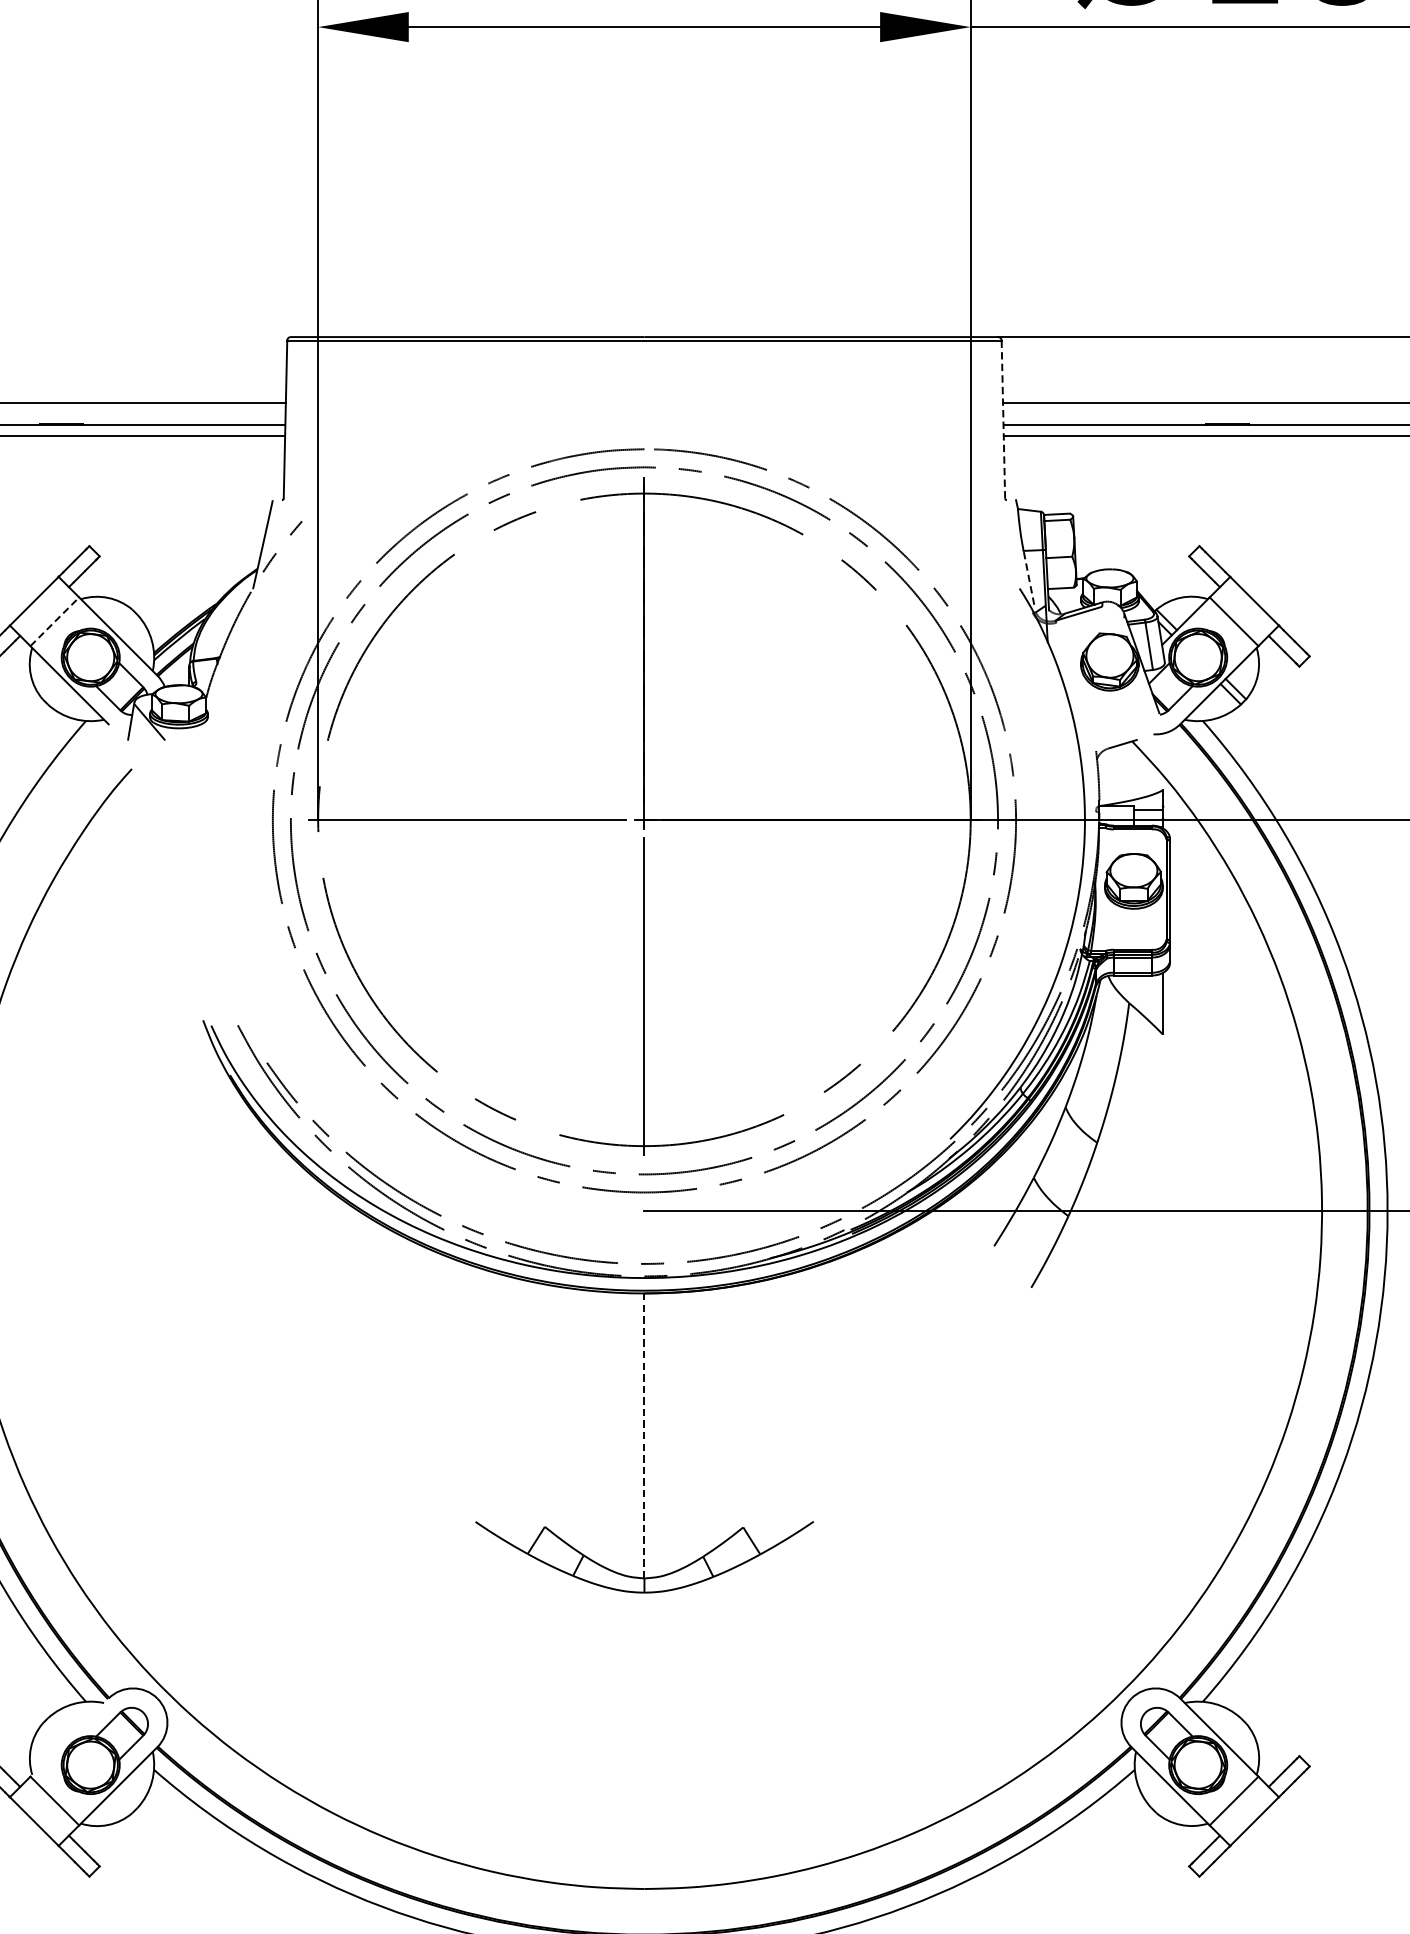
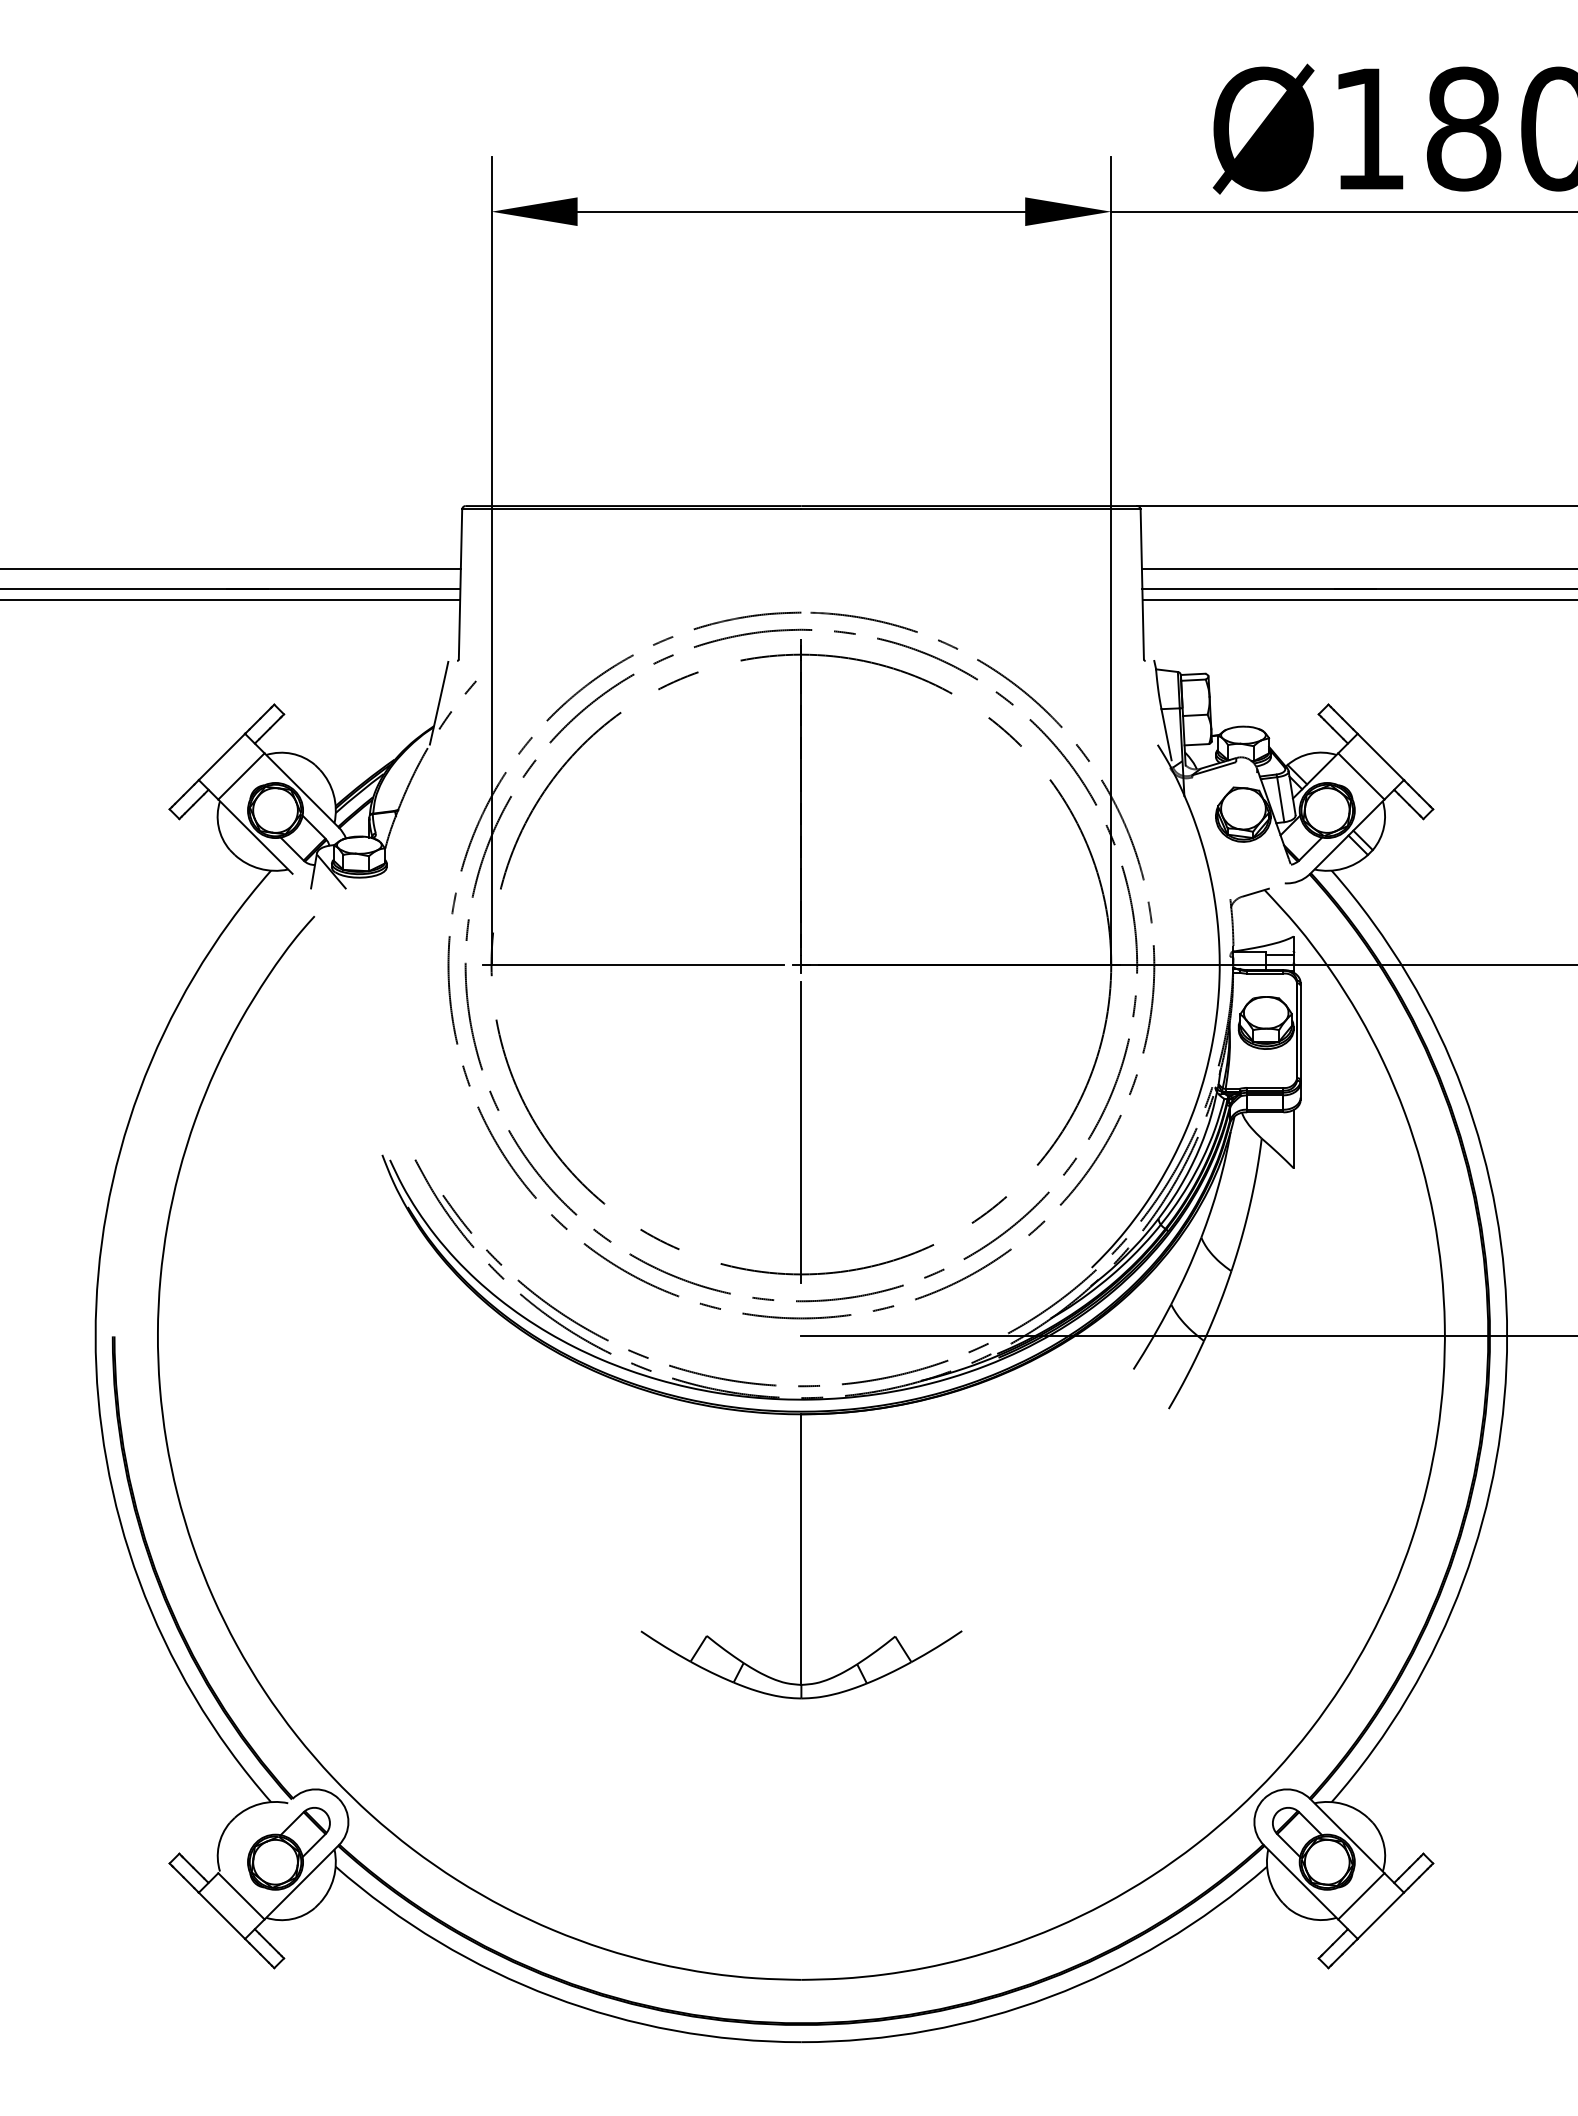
line: (1003, 419) -> (1142, 584), dashed -> solid
line: (1028, 577) -> (1166, 734), dashed -> solid
line: (54, 621) -> (241, 776), dashed -> solid
line: (644, 1435) -> (801, 1549), dashed -> solid

